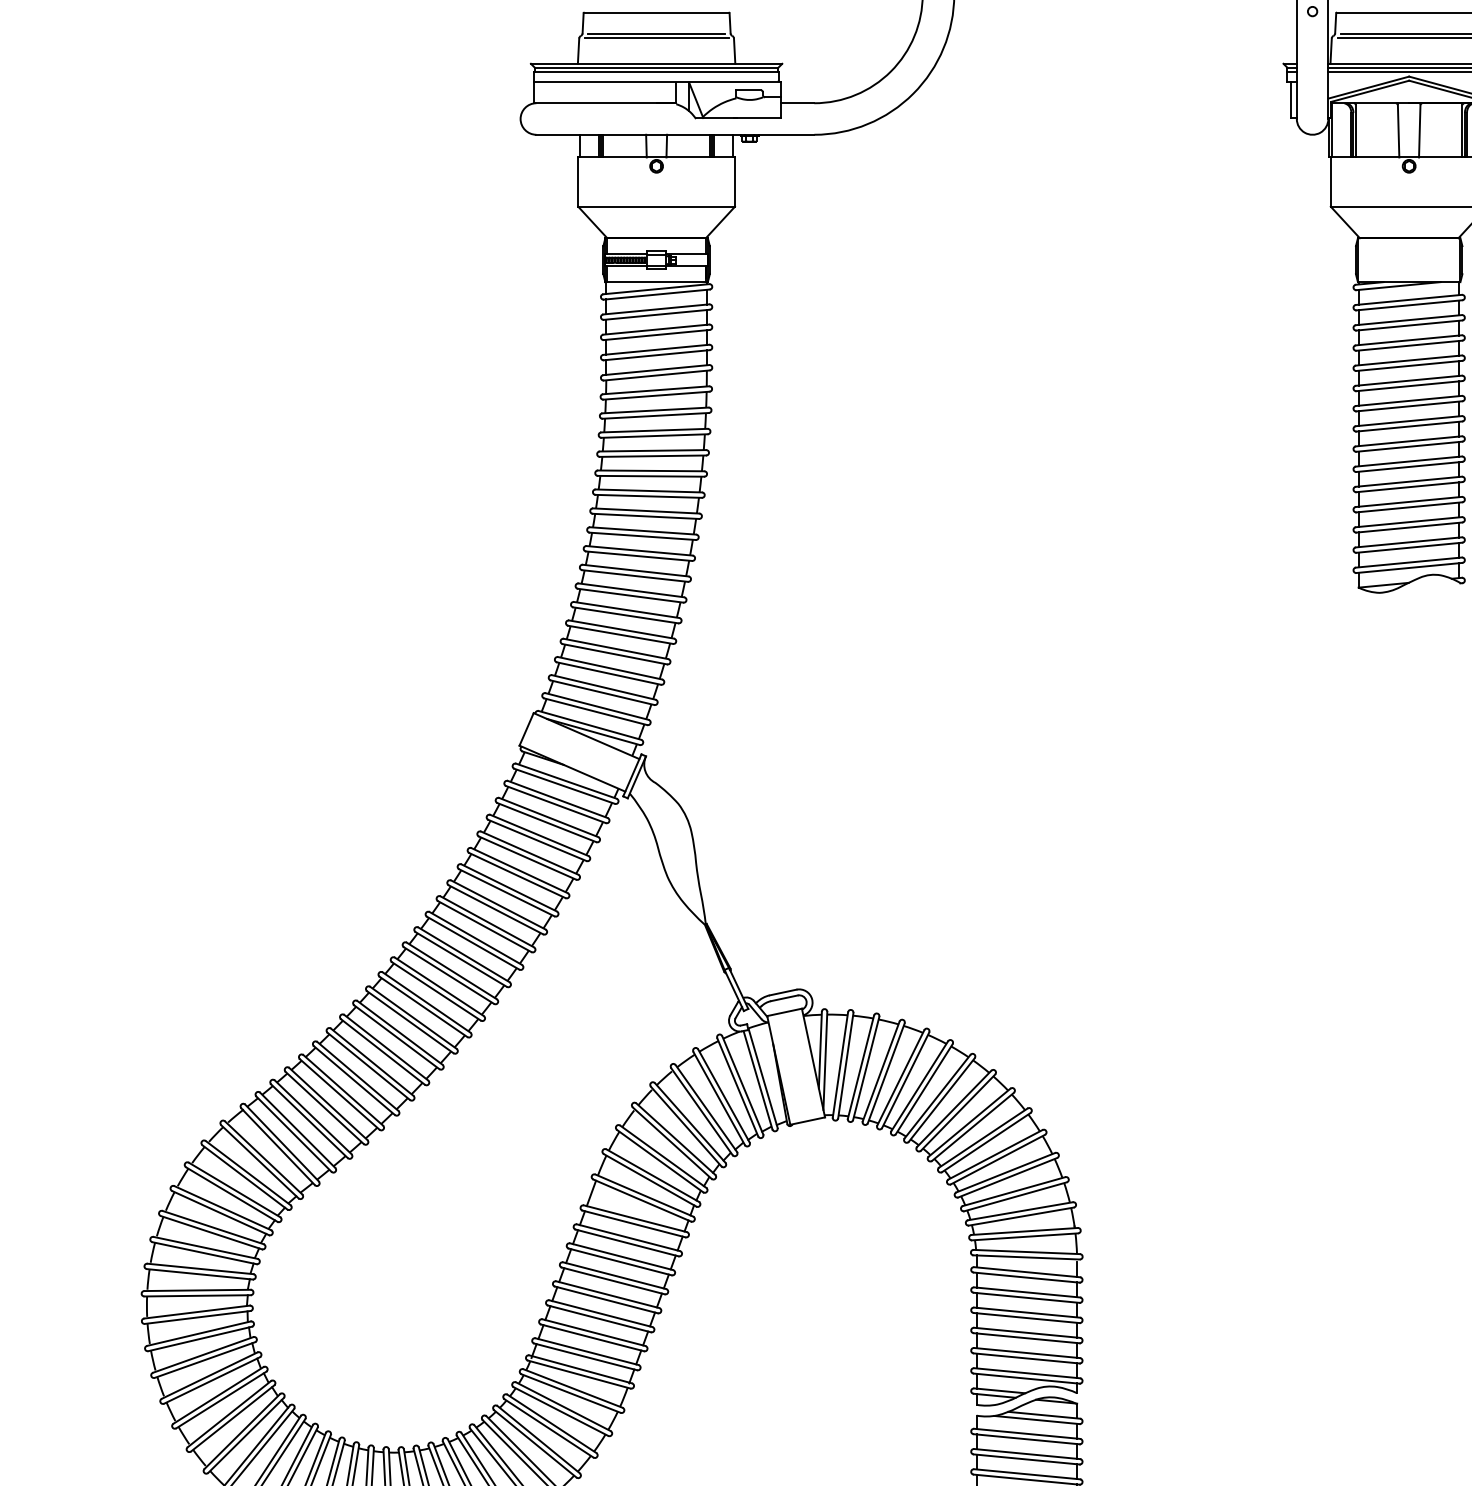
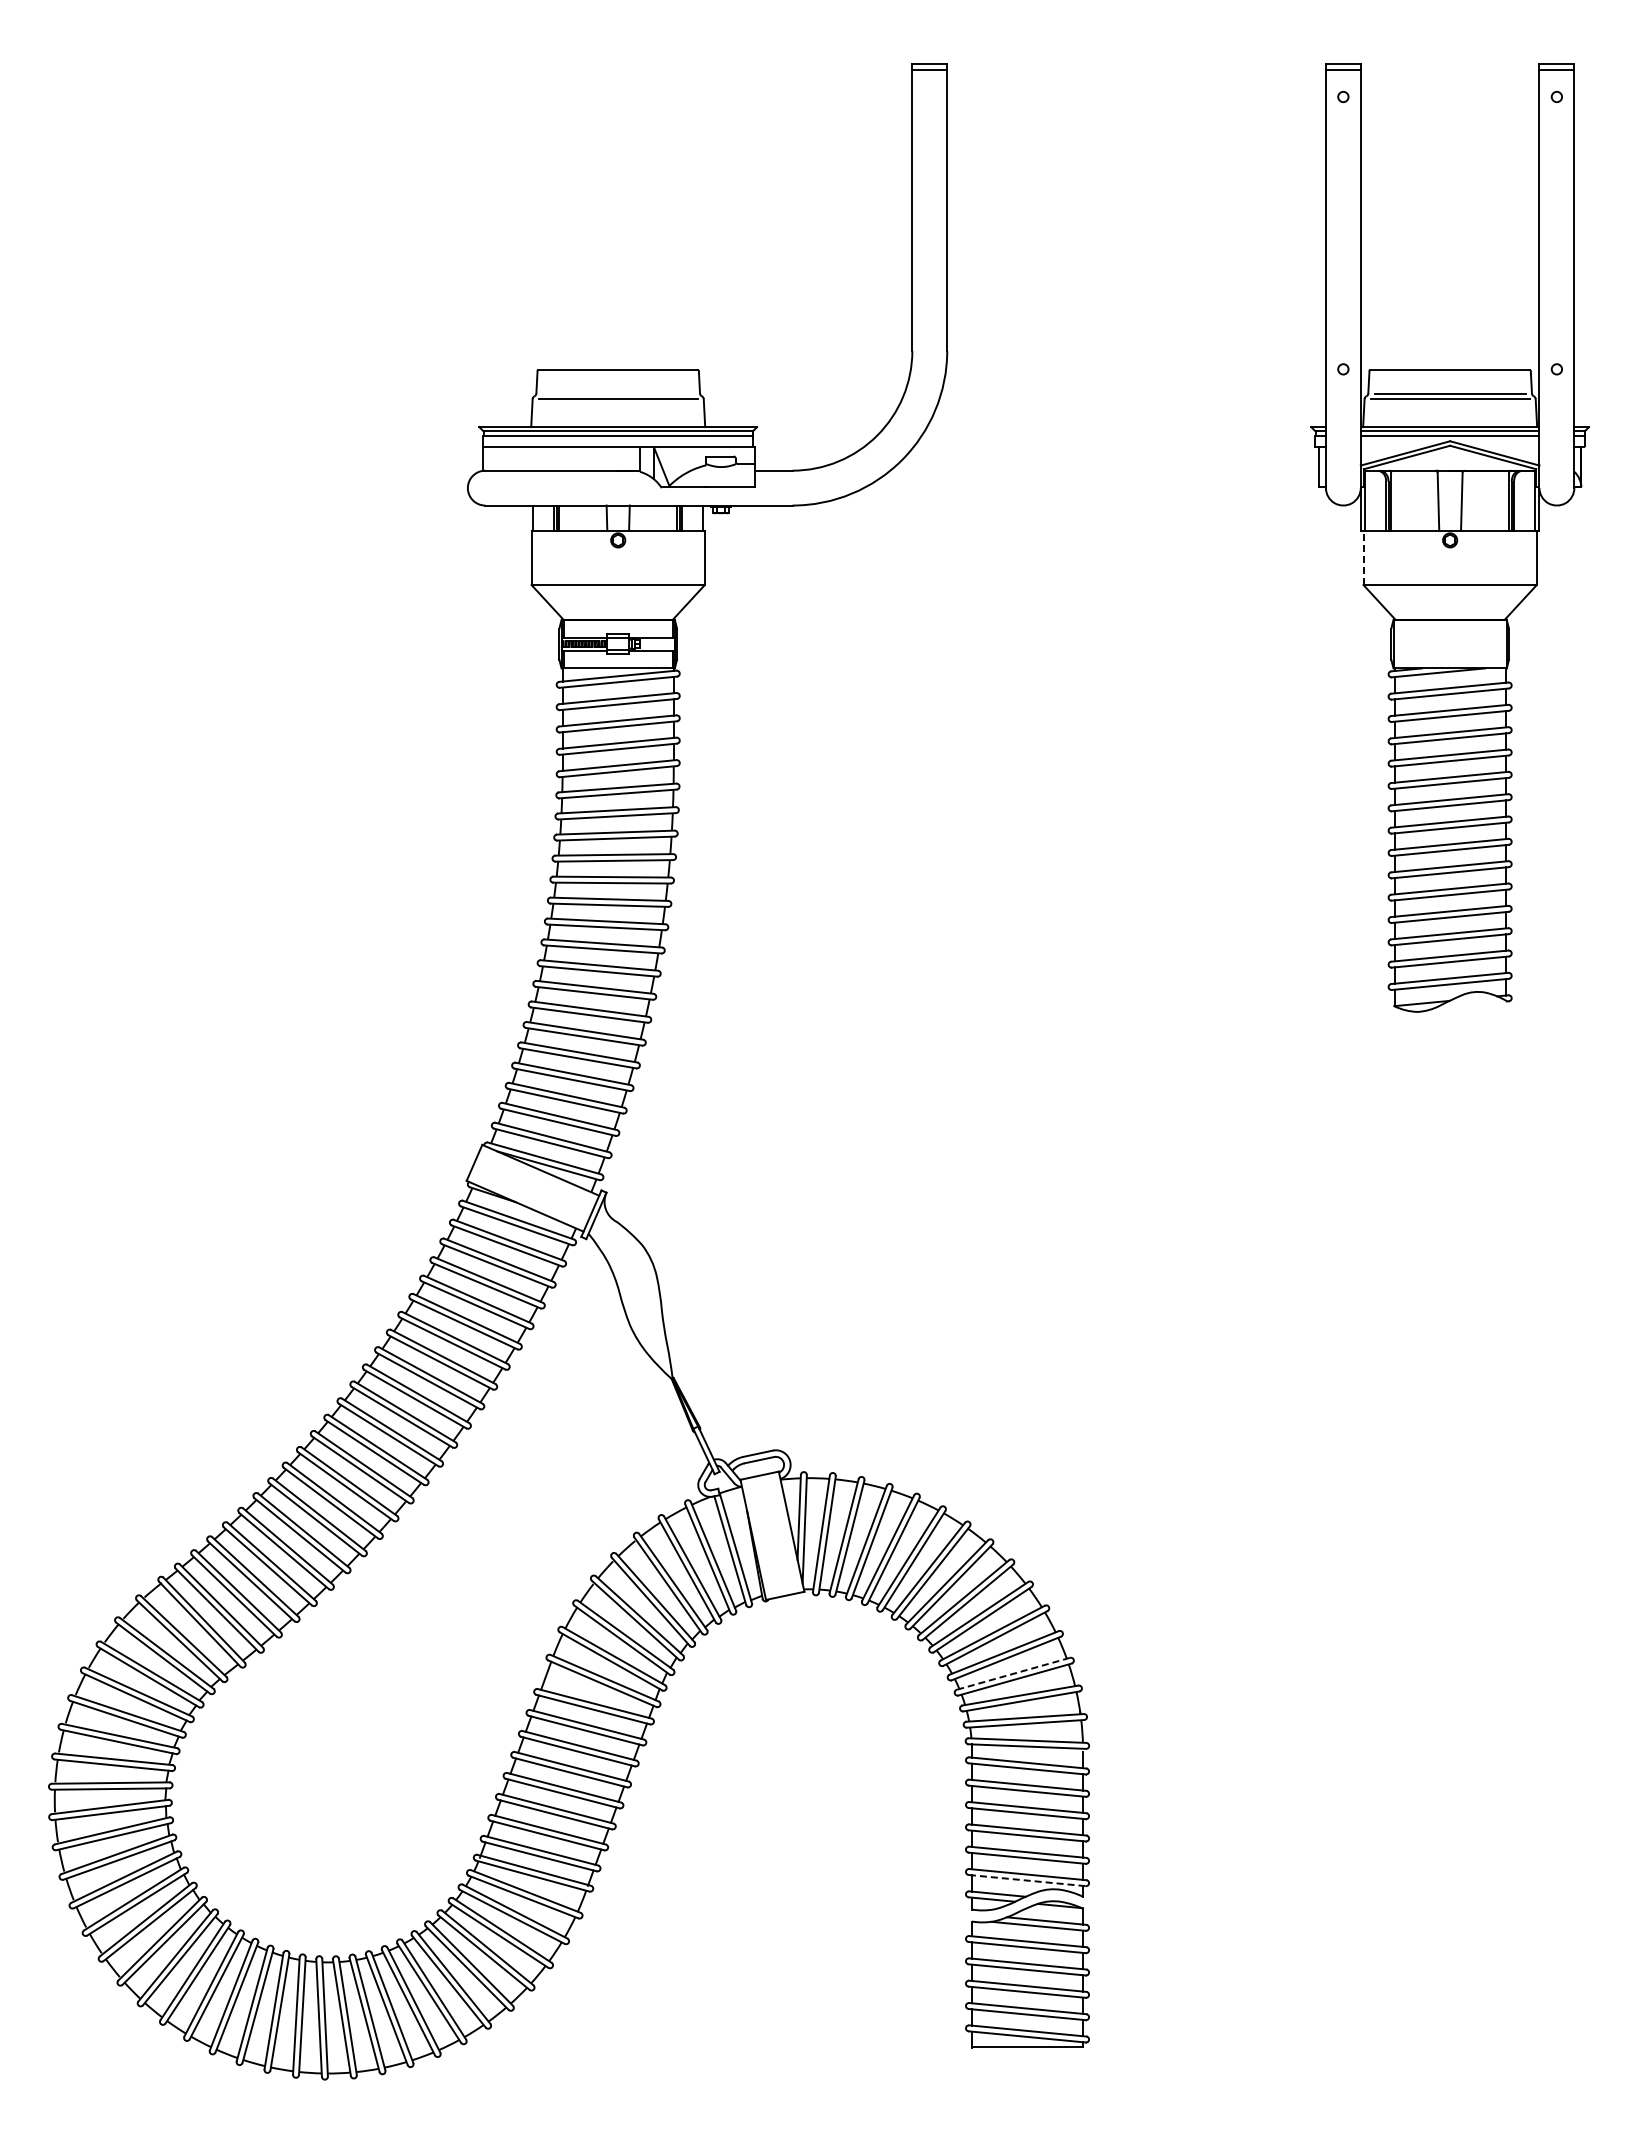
line: (656, 34) -> (618, 394), removed
line: (1330, 181) -> (1363, 557), solid -> dashed
line: (1014, 1191) -> (1013, 1673), solid -> dashed
line: (1026, 1378) -> (1027, 1880), solid -> dashed

